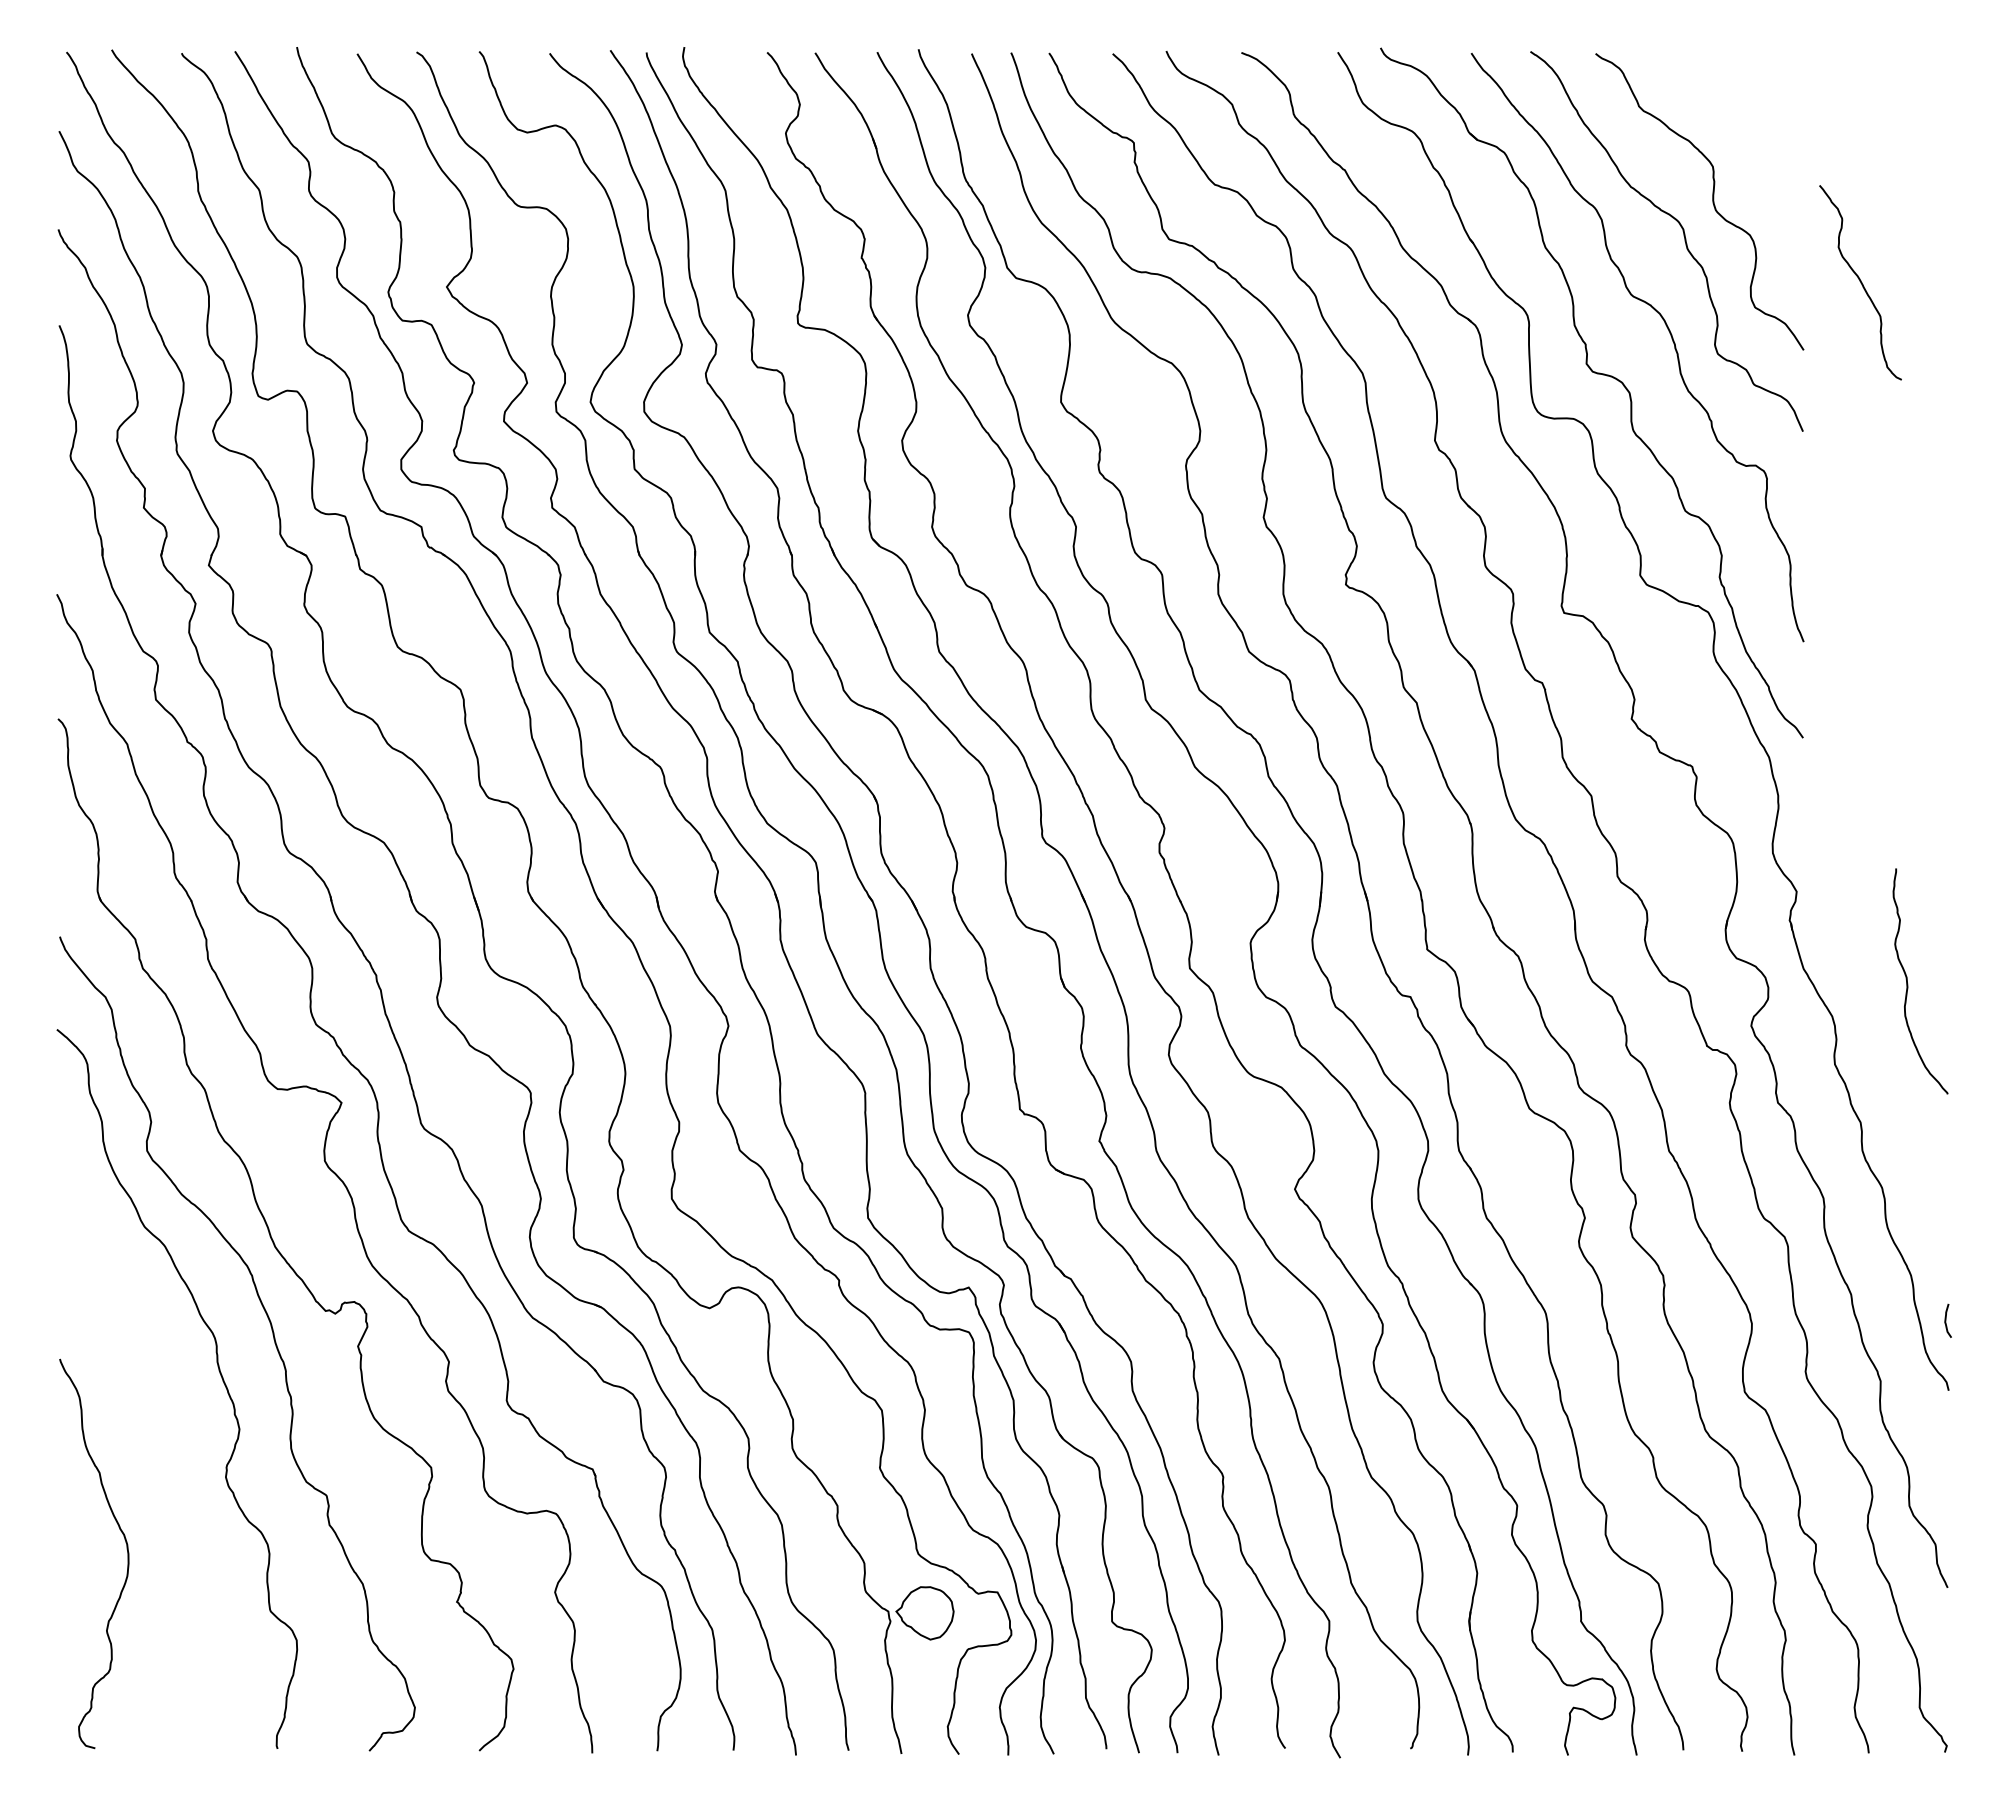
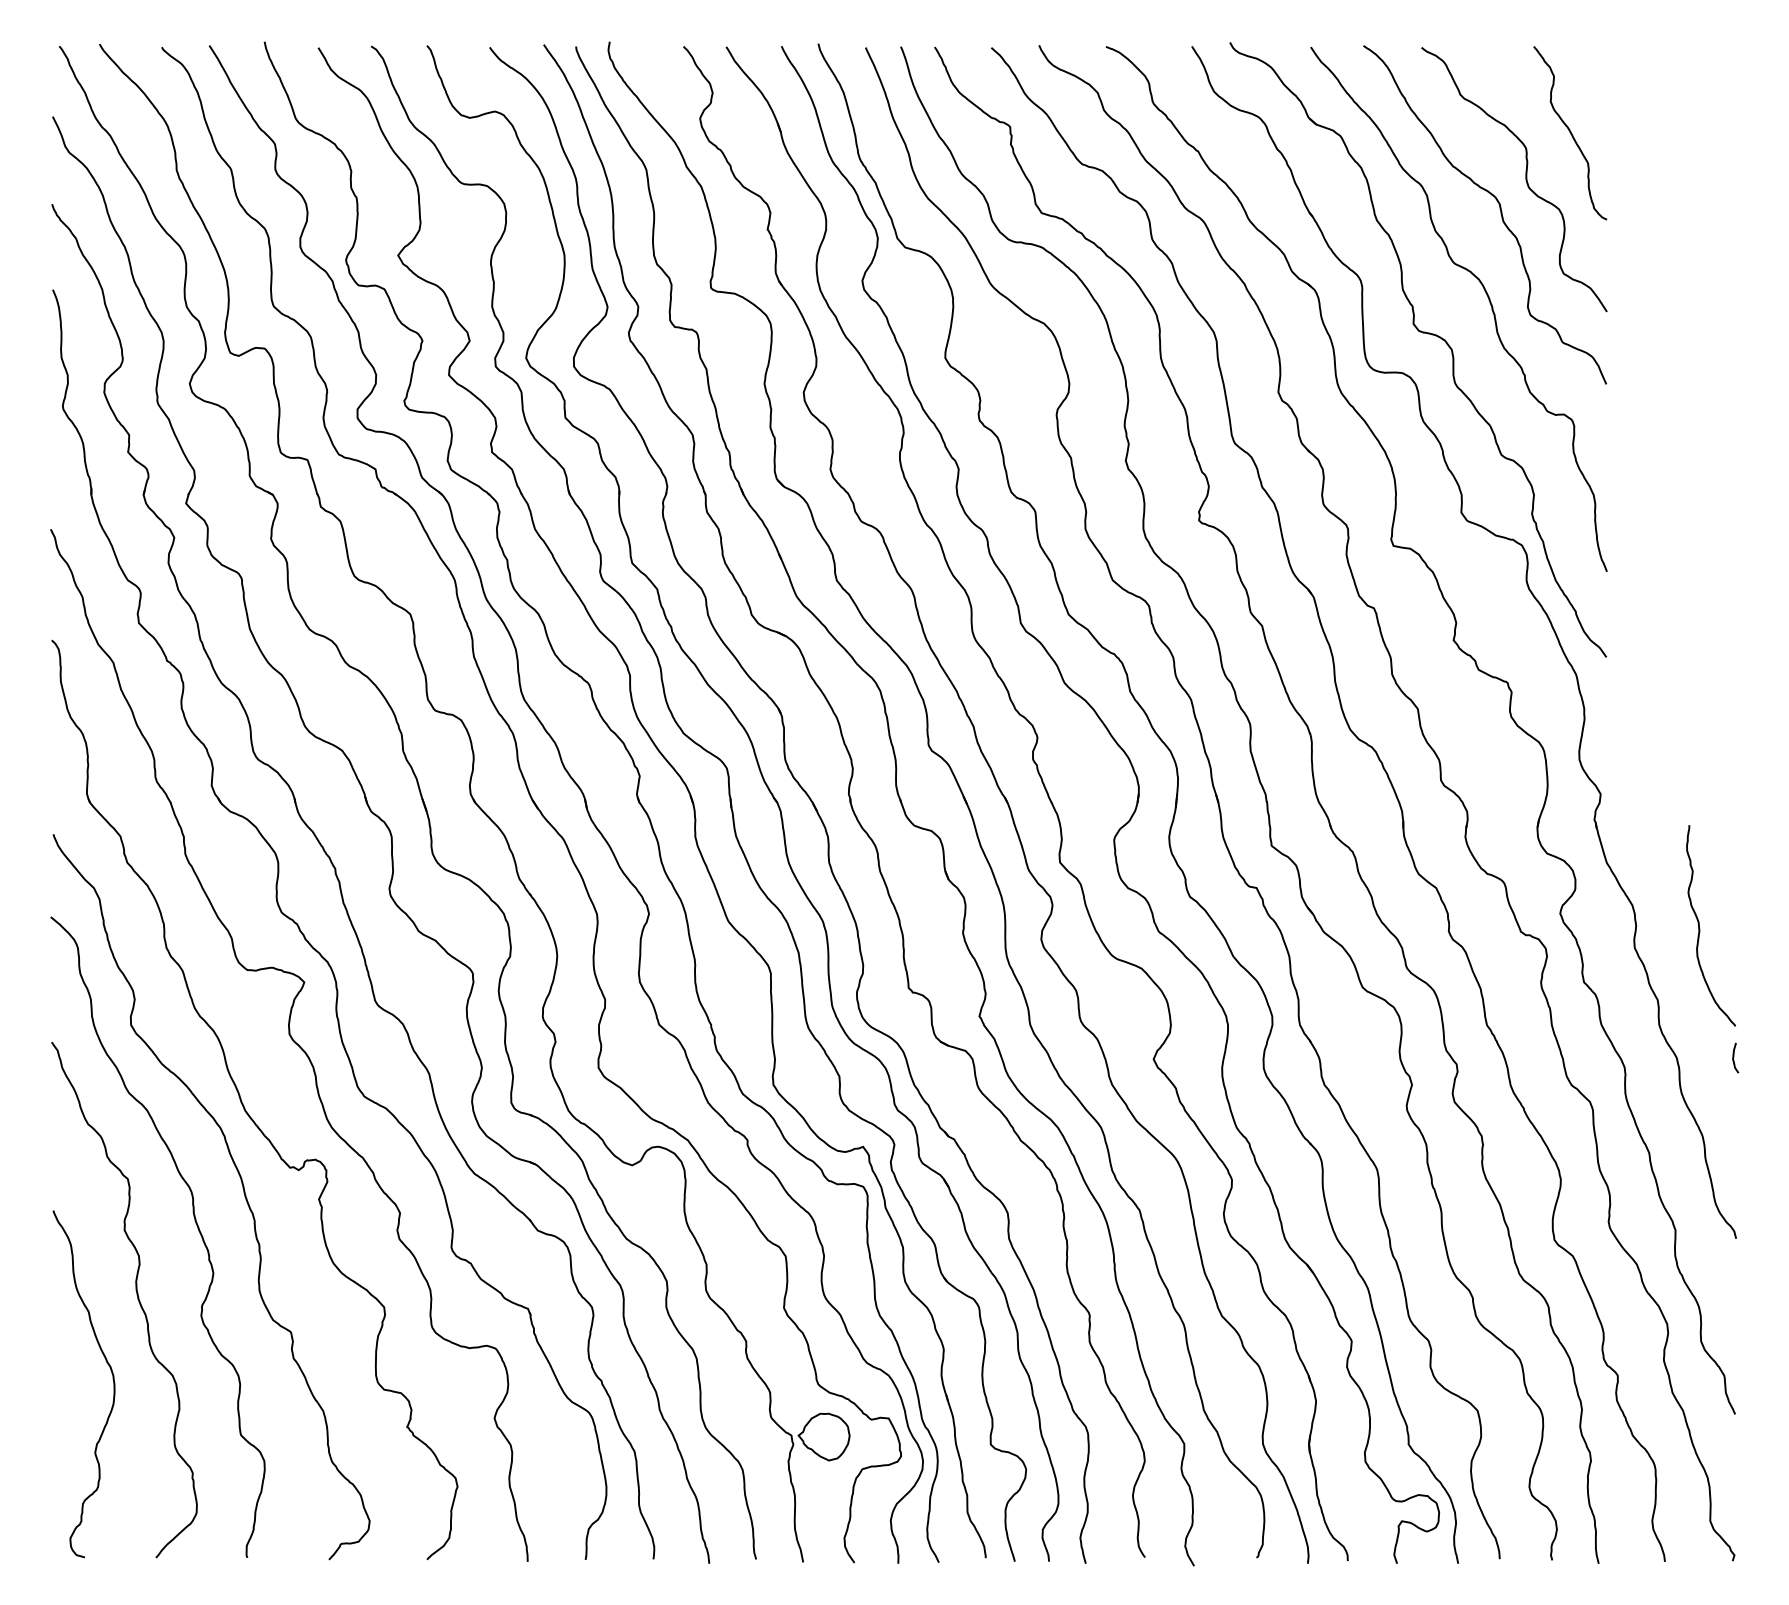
curve: (1860, 282) -> (1570, 132), moved
curve: (1908, 983) -> (1700, 927), moved
curve: (1946, 1320) -> (1734, 1057), moved
curve: (153, 1454) -> (136, 1295), added

